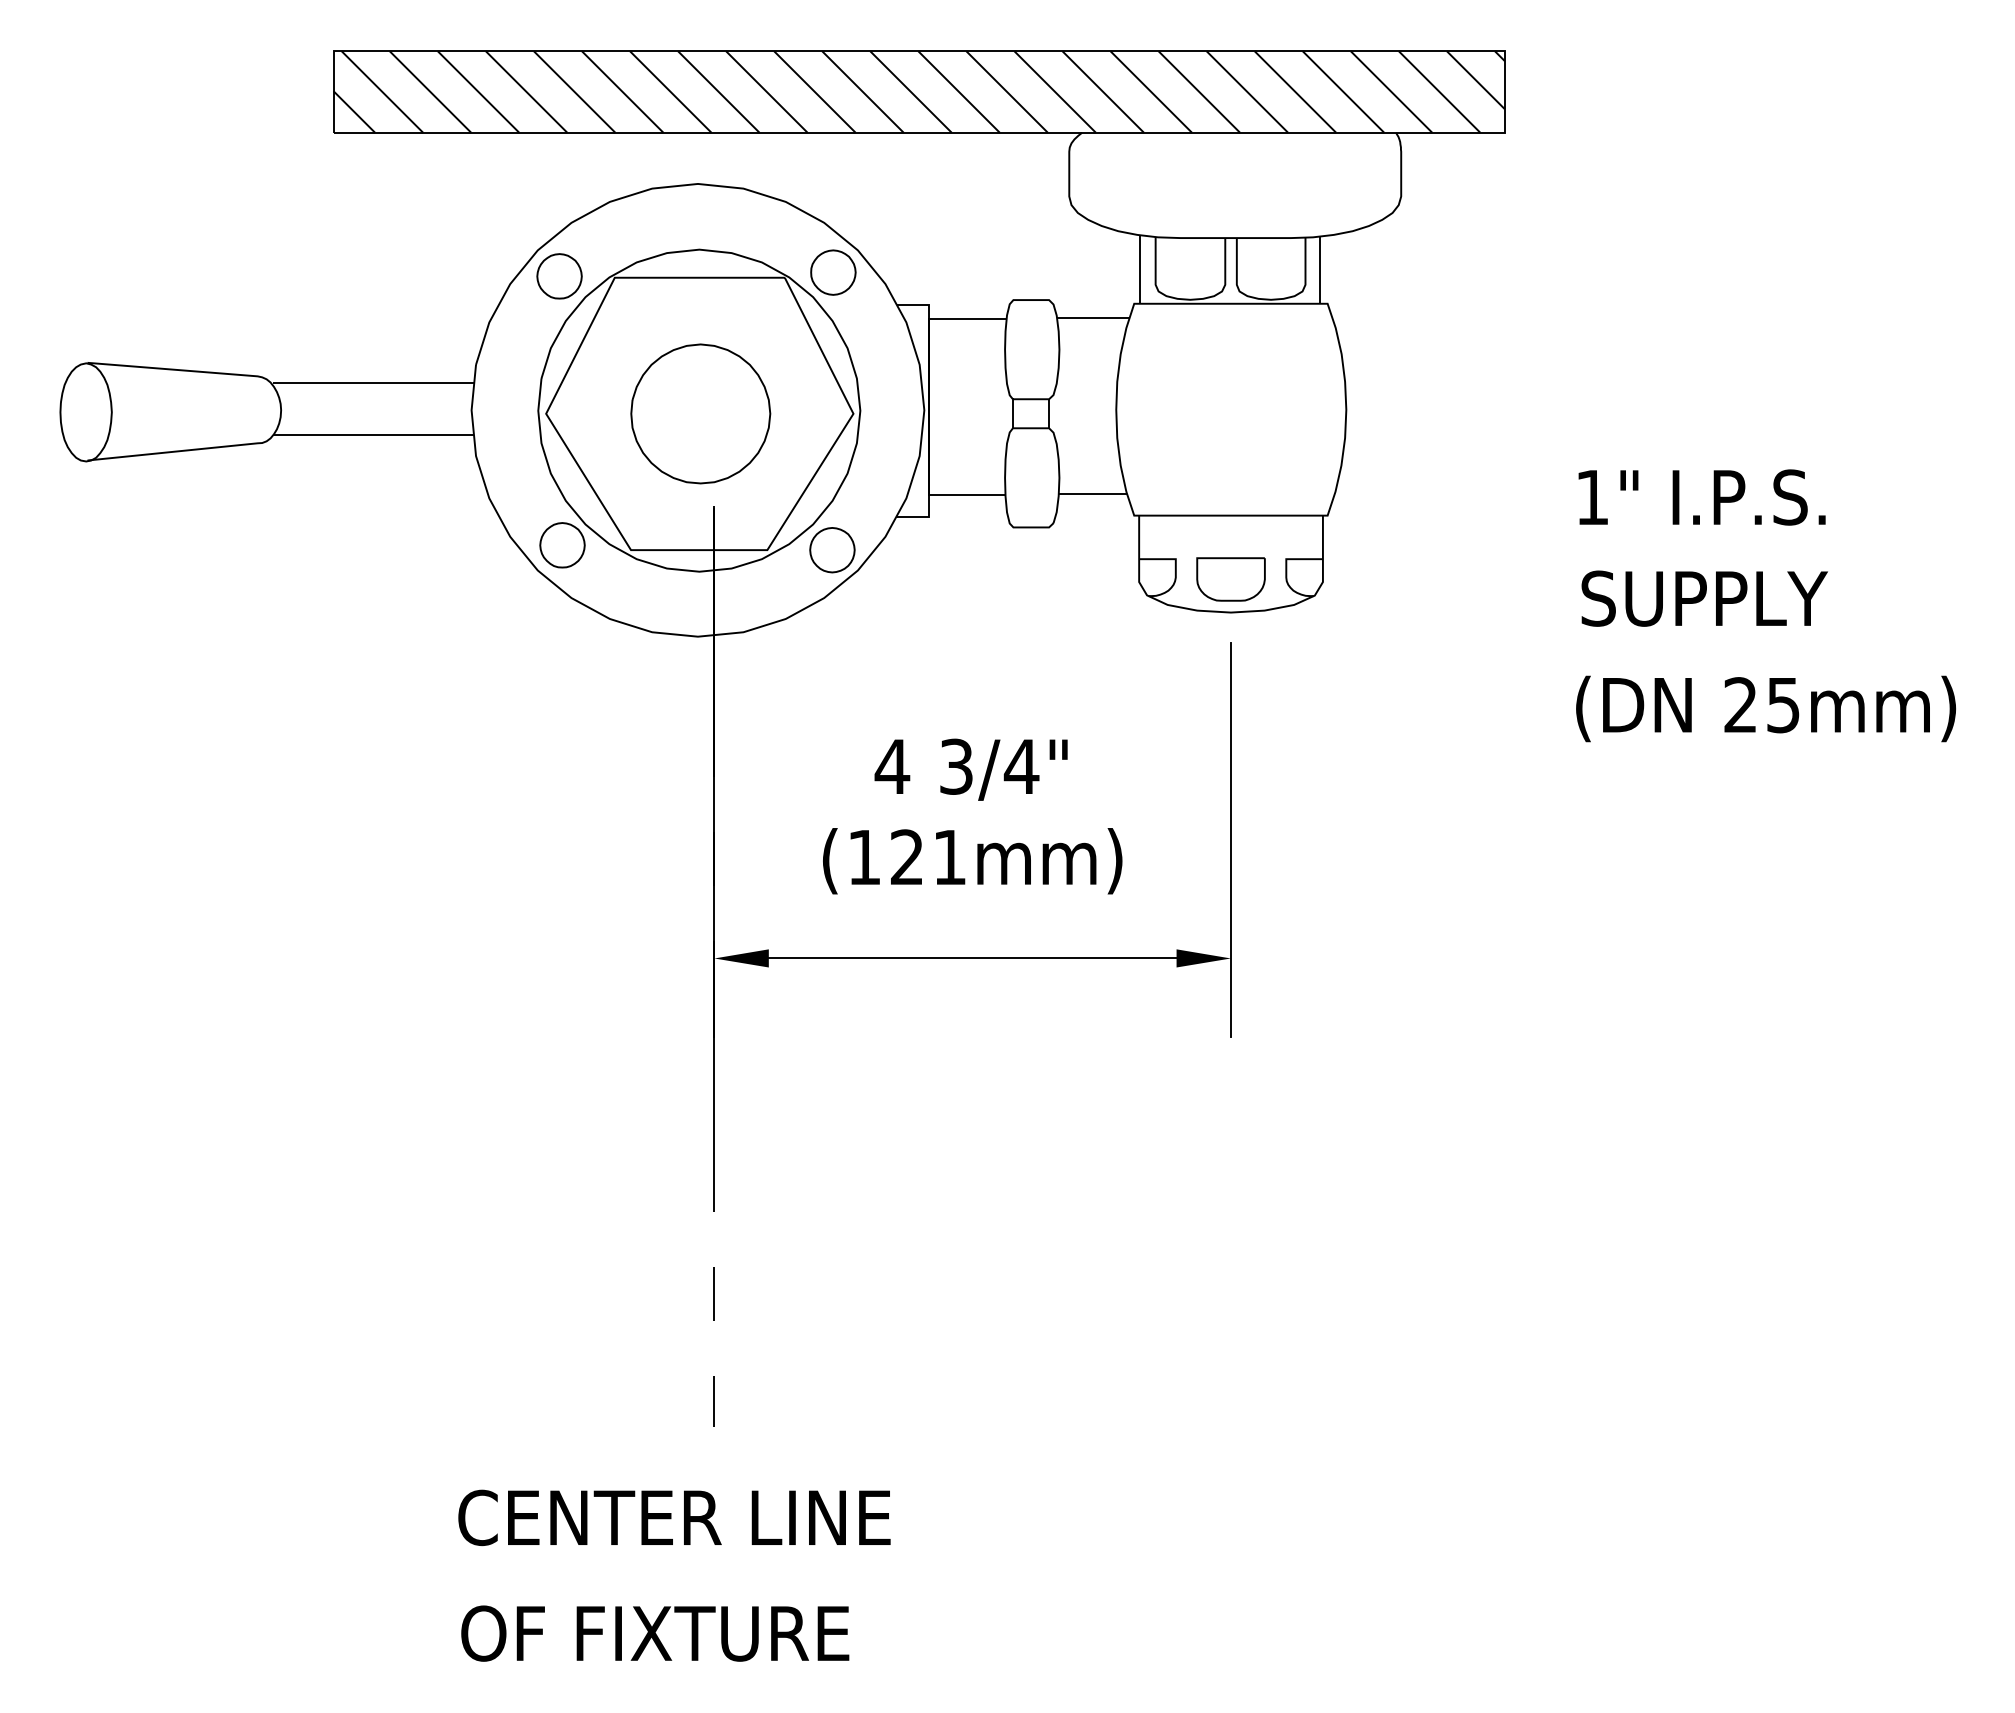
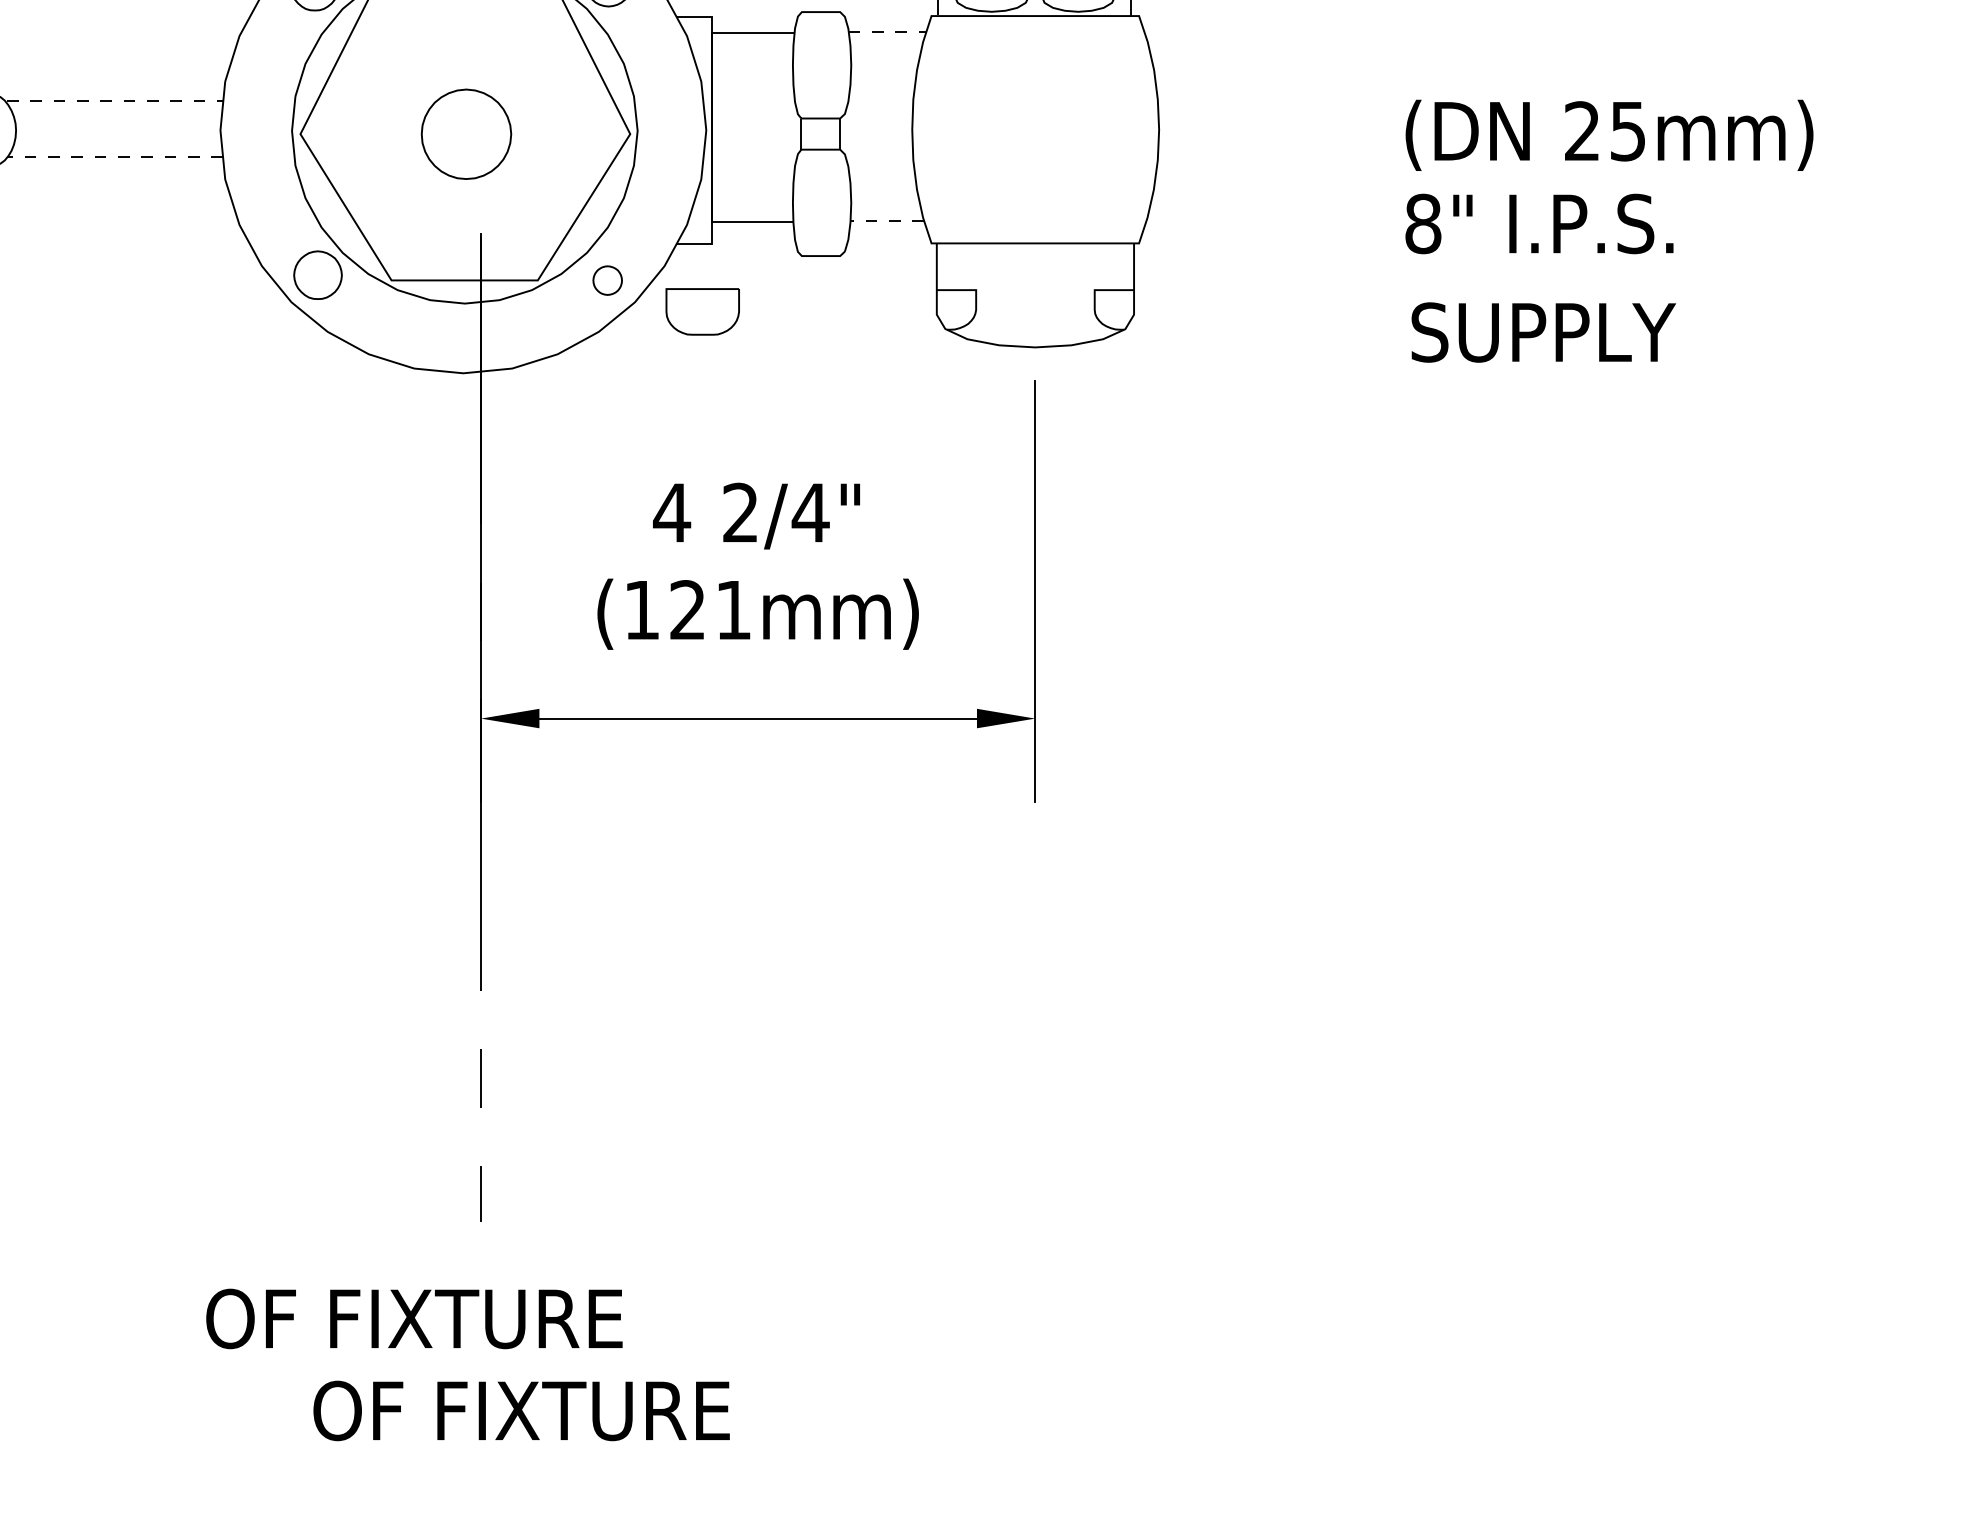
line: (1093, 318) -> (887, 31), solid -> dashed
line: (373, 383) -> (115, 101), solid -> dashed
part: (700, 413) -> (466, 133), size x0.6
line: (373, 435) -> (115, 157), solid -> dashed
line: (1092, 494) -> (886, 220), solid -> dashed
text: (1592, 497) -> (1423, 223), 1" -> 8"
part: (832, 550) -> (607, 280), size x0.6
part: (1230, 579) -> (702, 311), moved
text: (1765, 708) -> (1608, 134), moved
text: (956, 766) -> (740, 512), 3/4" -> 2/4"
text: (677, 1517) -> (441, 1318), CENTER LINE -> OF FIXTURE
text: (655, 1633) -> (521, 1410), moved

